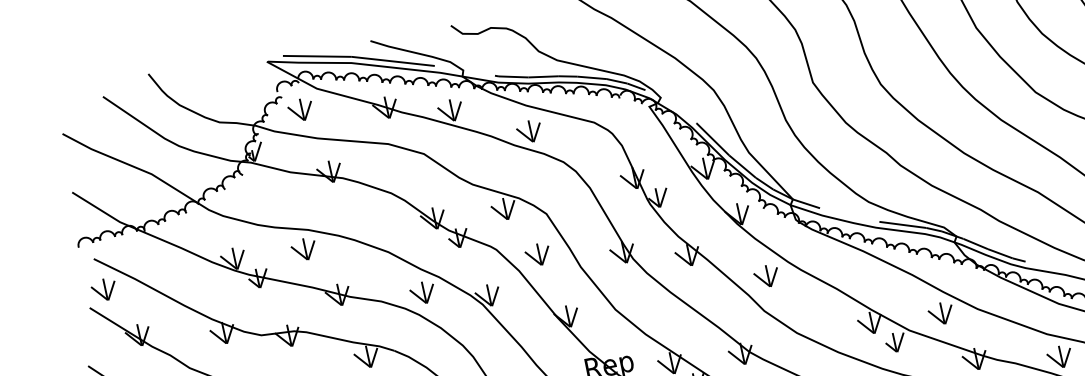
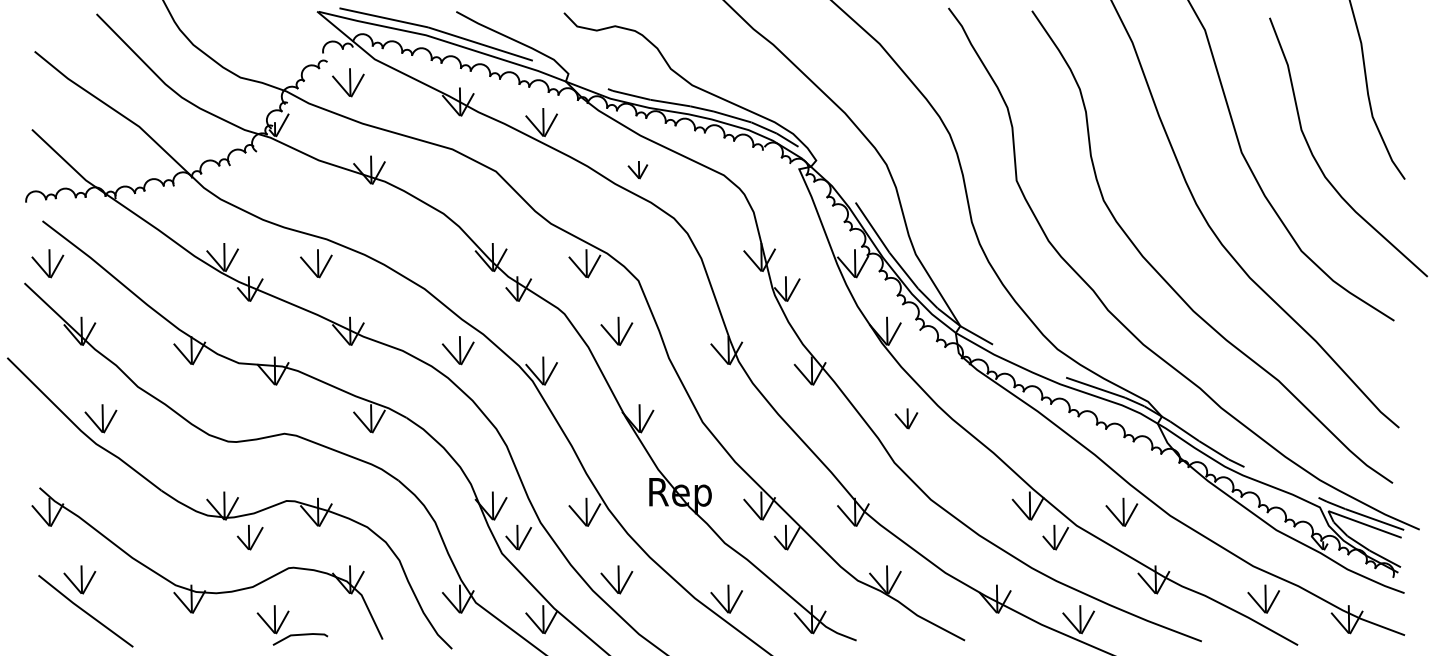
part: (529, 131) -> (637, 169), size x0.6
part: (766, 276) -> (906, 418), size x0.7

